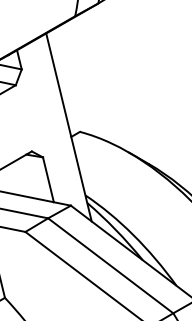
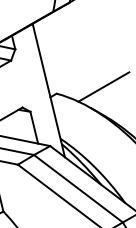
line: (146, 121) -> (103, 86), added

